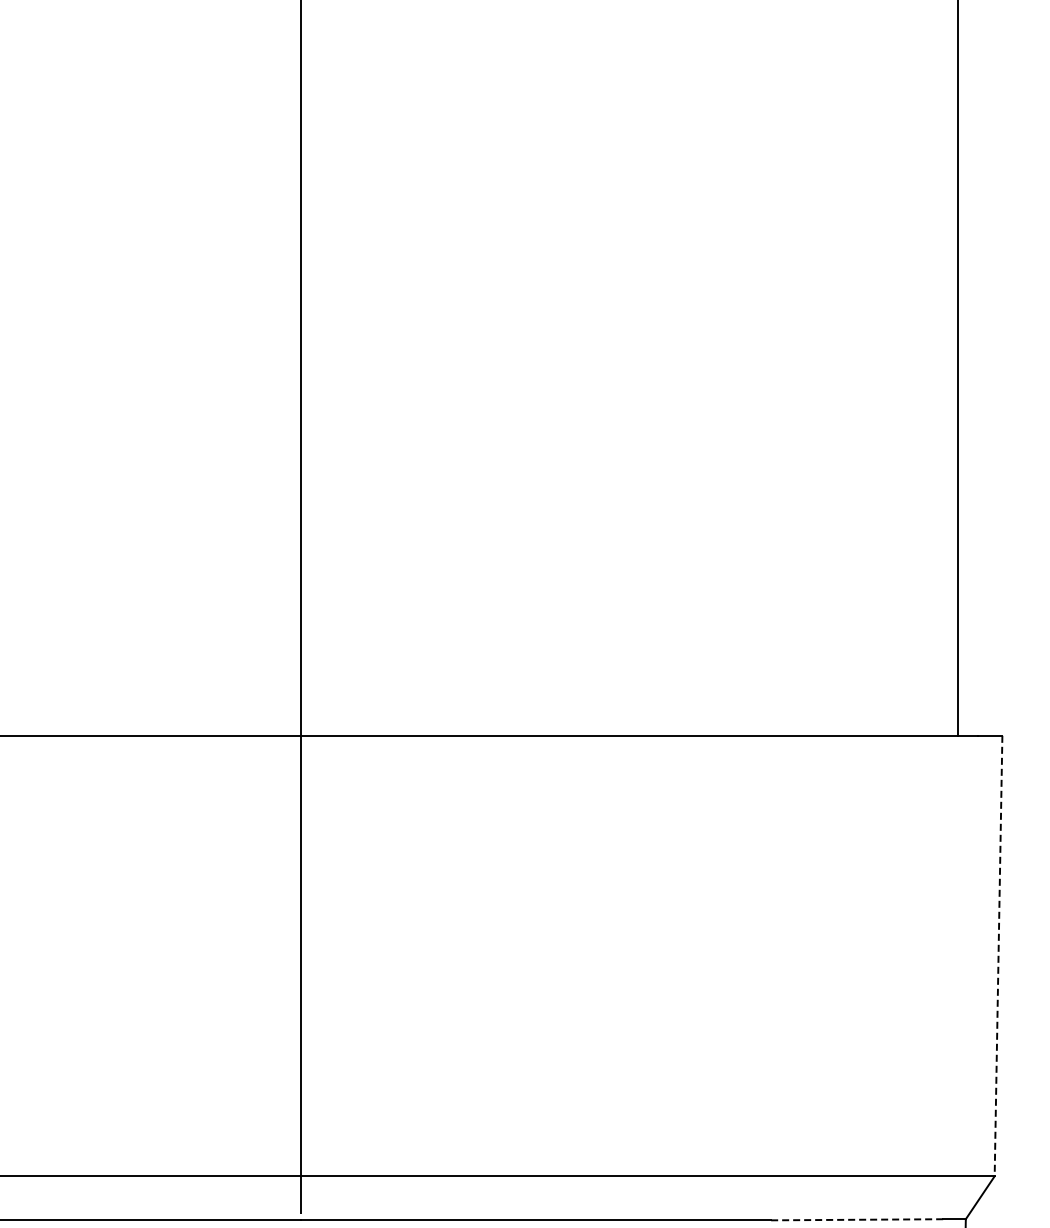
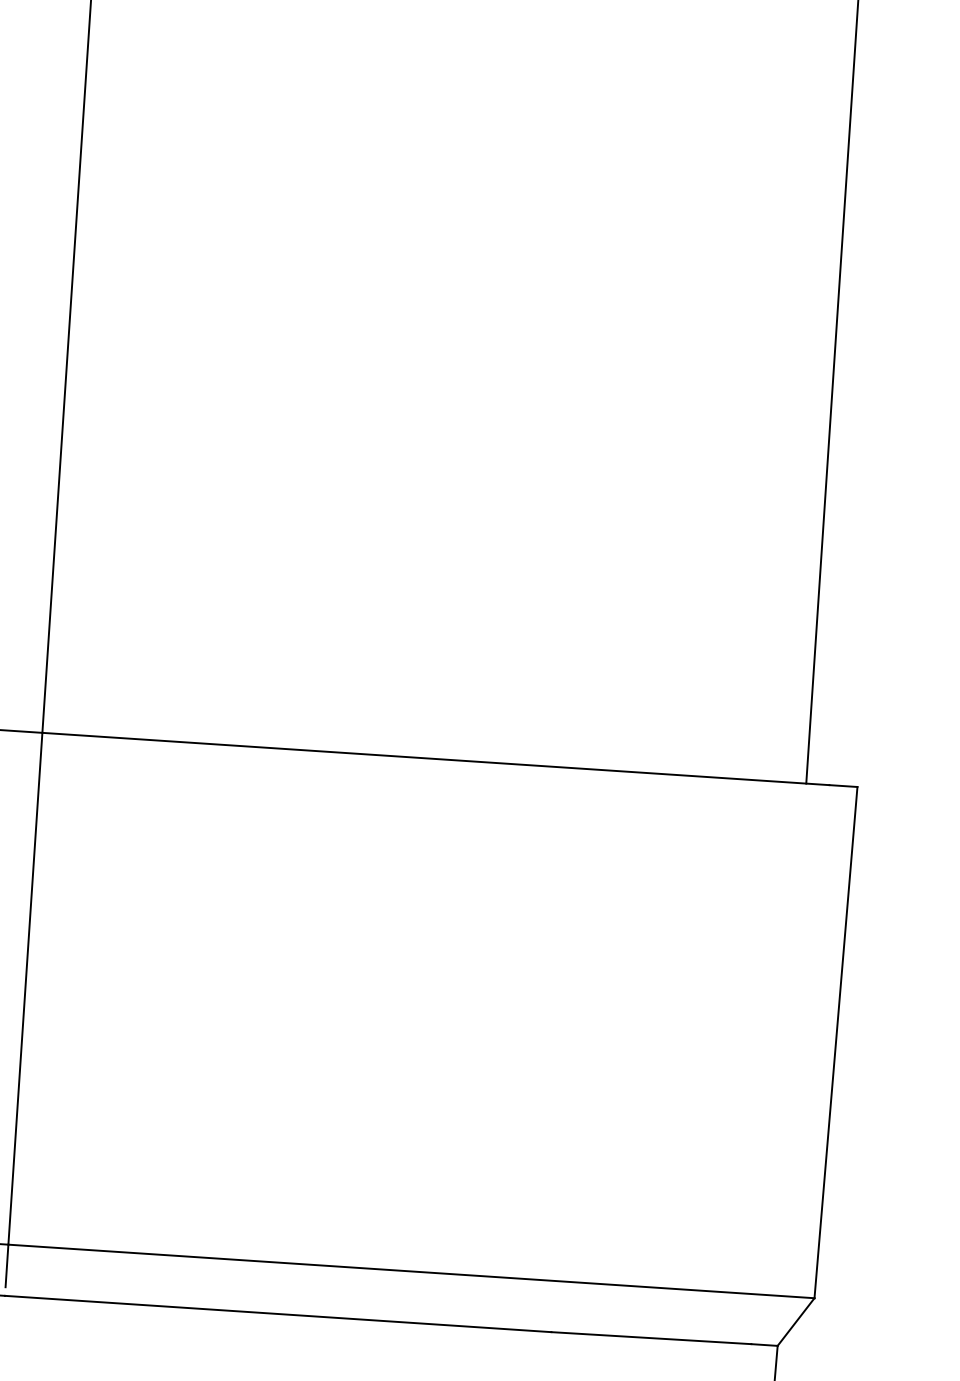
line: (998, 956) -> (835, 1043), dashed -> solid
line: (857, 1219) -> (651, 1337), dashed -> solid

